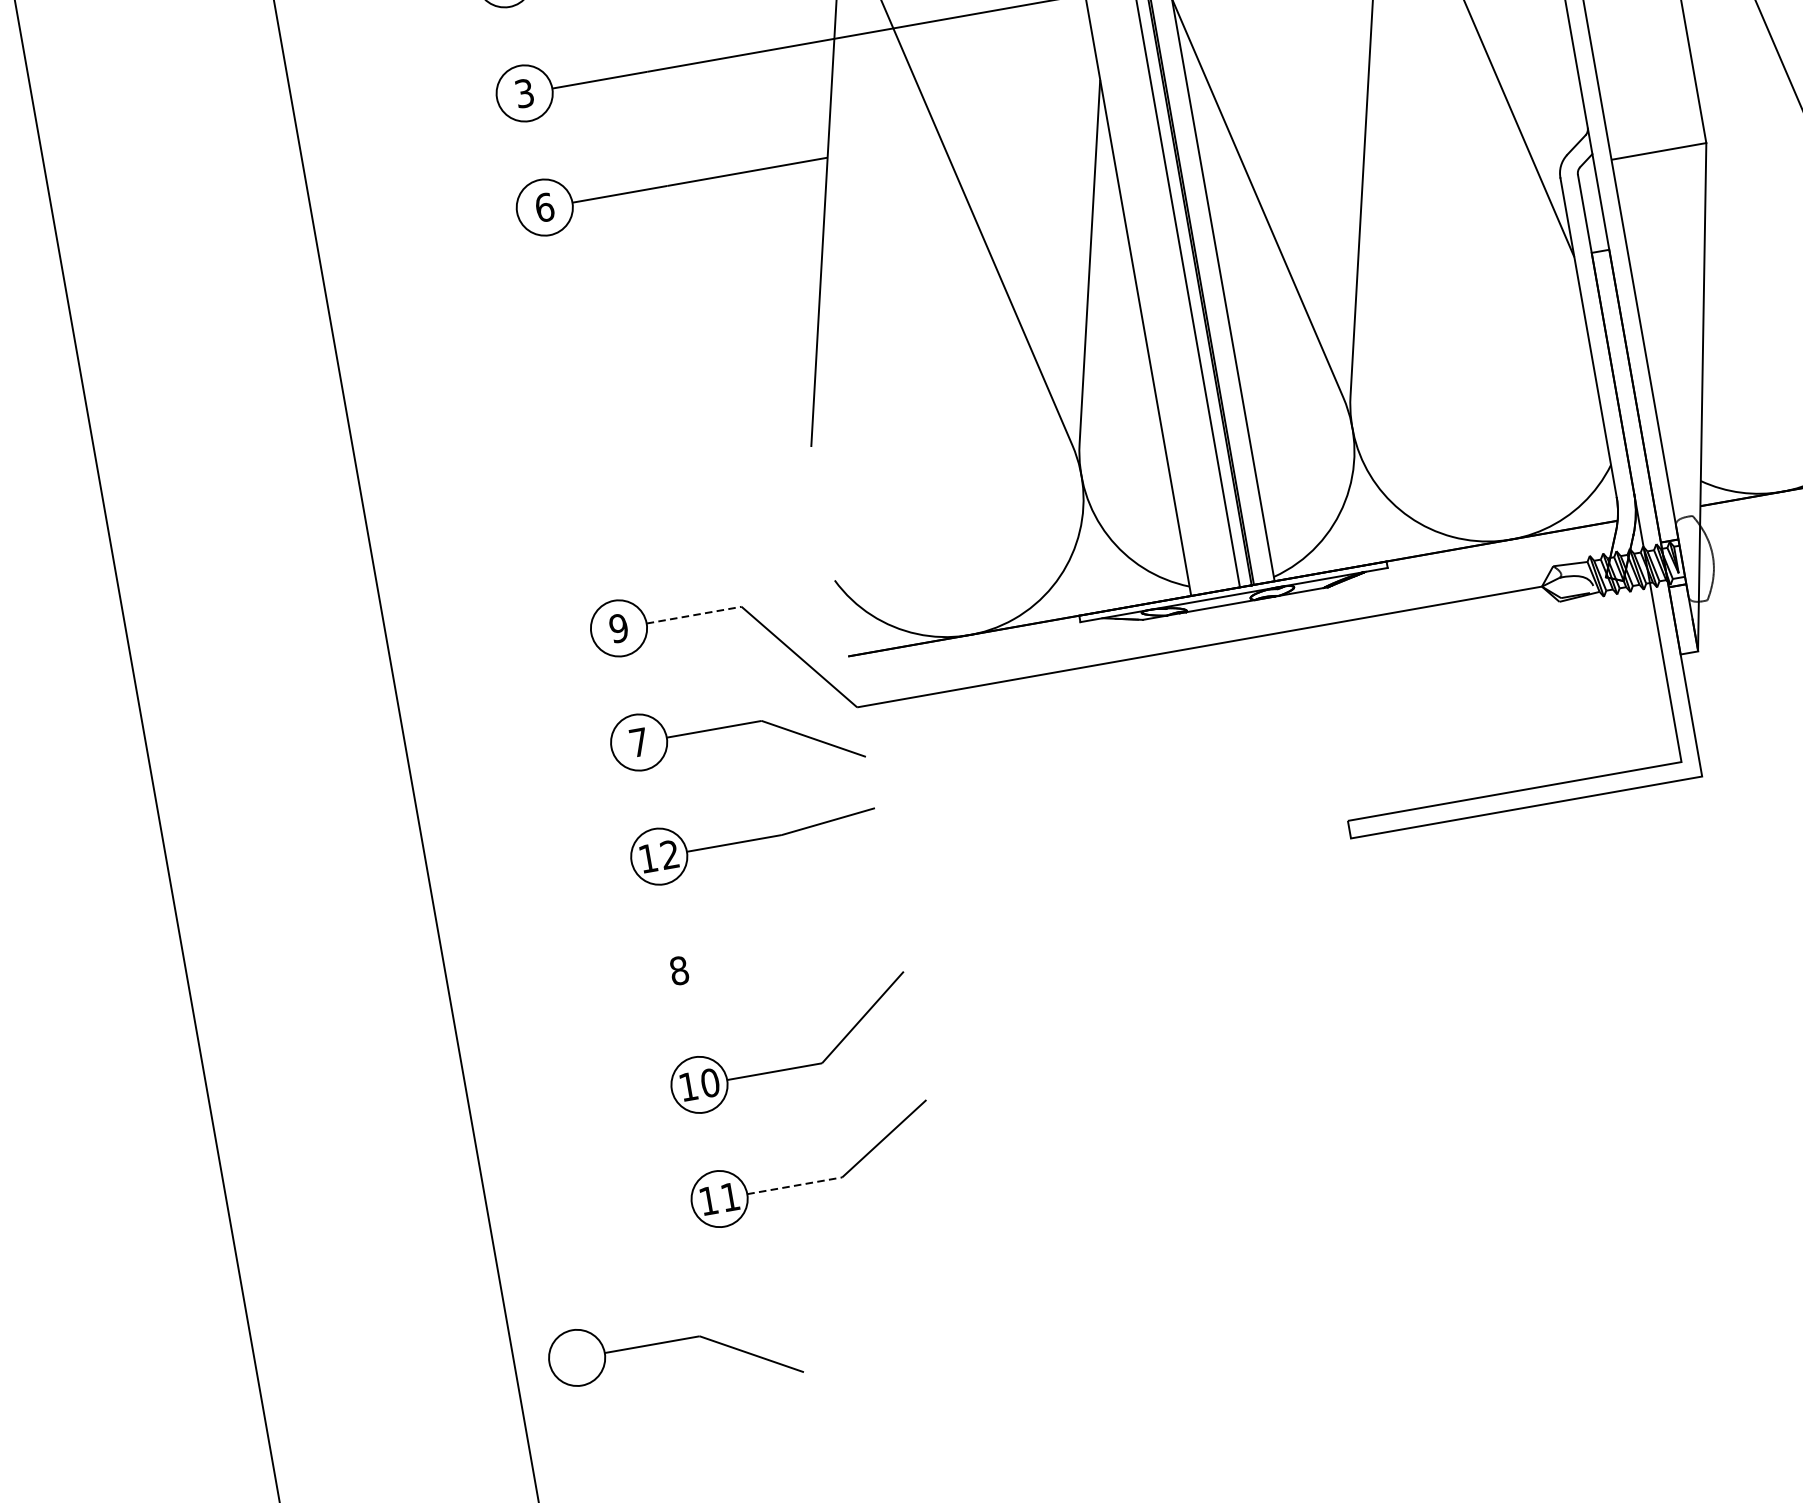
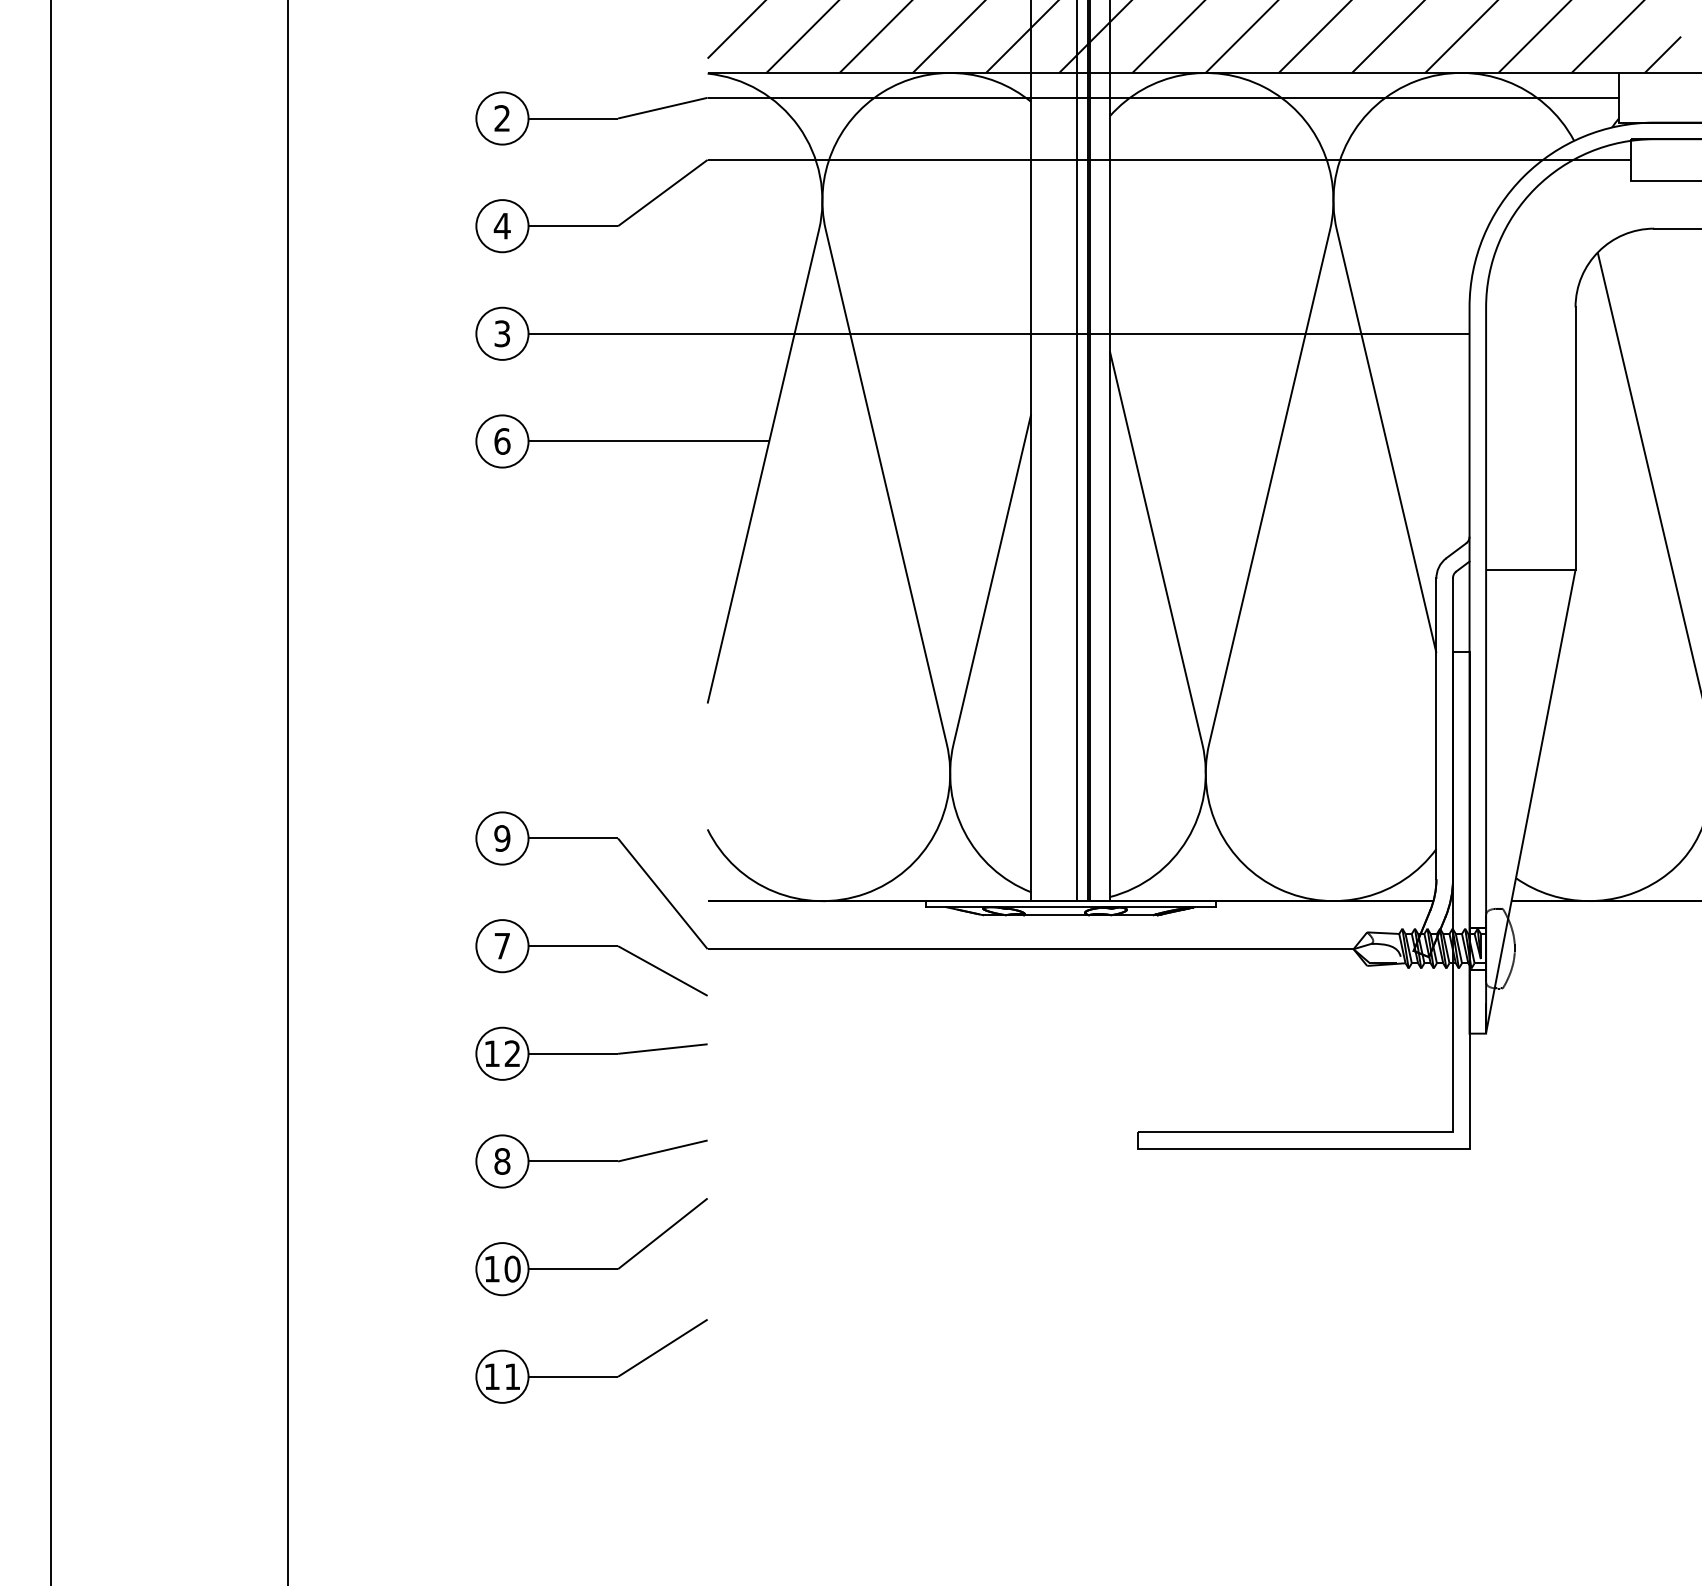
line: (694, 615) -> (573, 838), dashed -> solid
part: (773, 954) -> (591, 1161), added
line: (794, 1185) -> (573, 1376), dashed -> solid
part: (671, 1341) -> (435, 1499), removed

